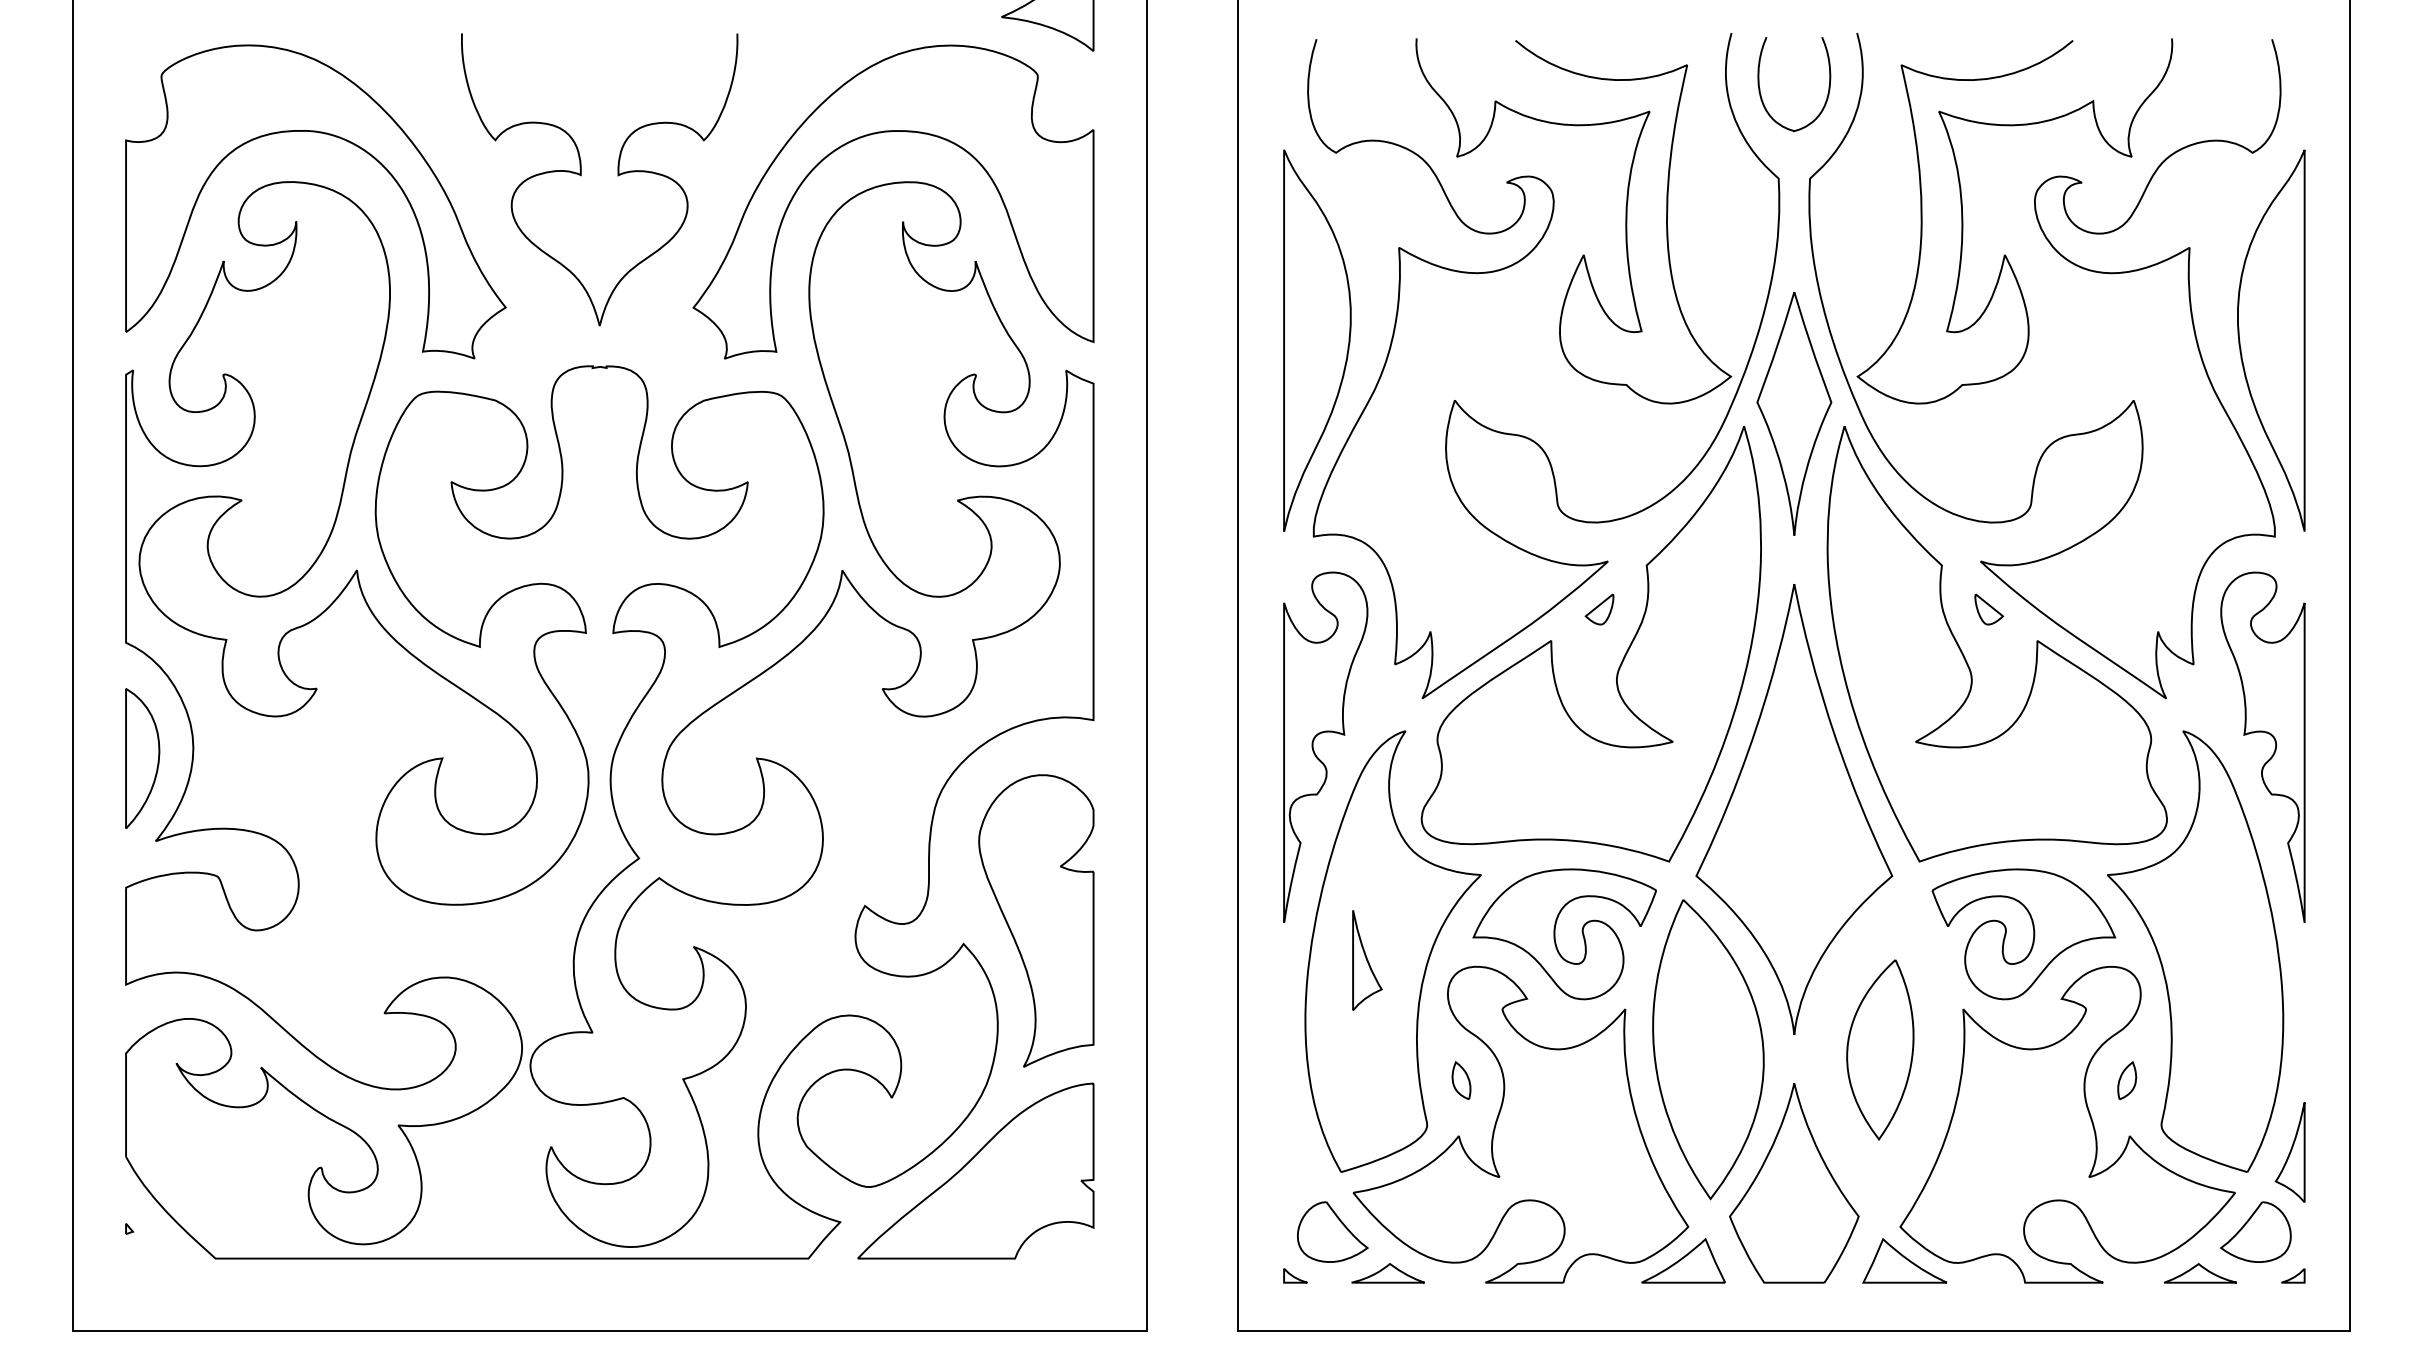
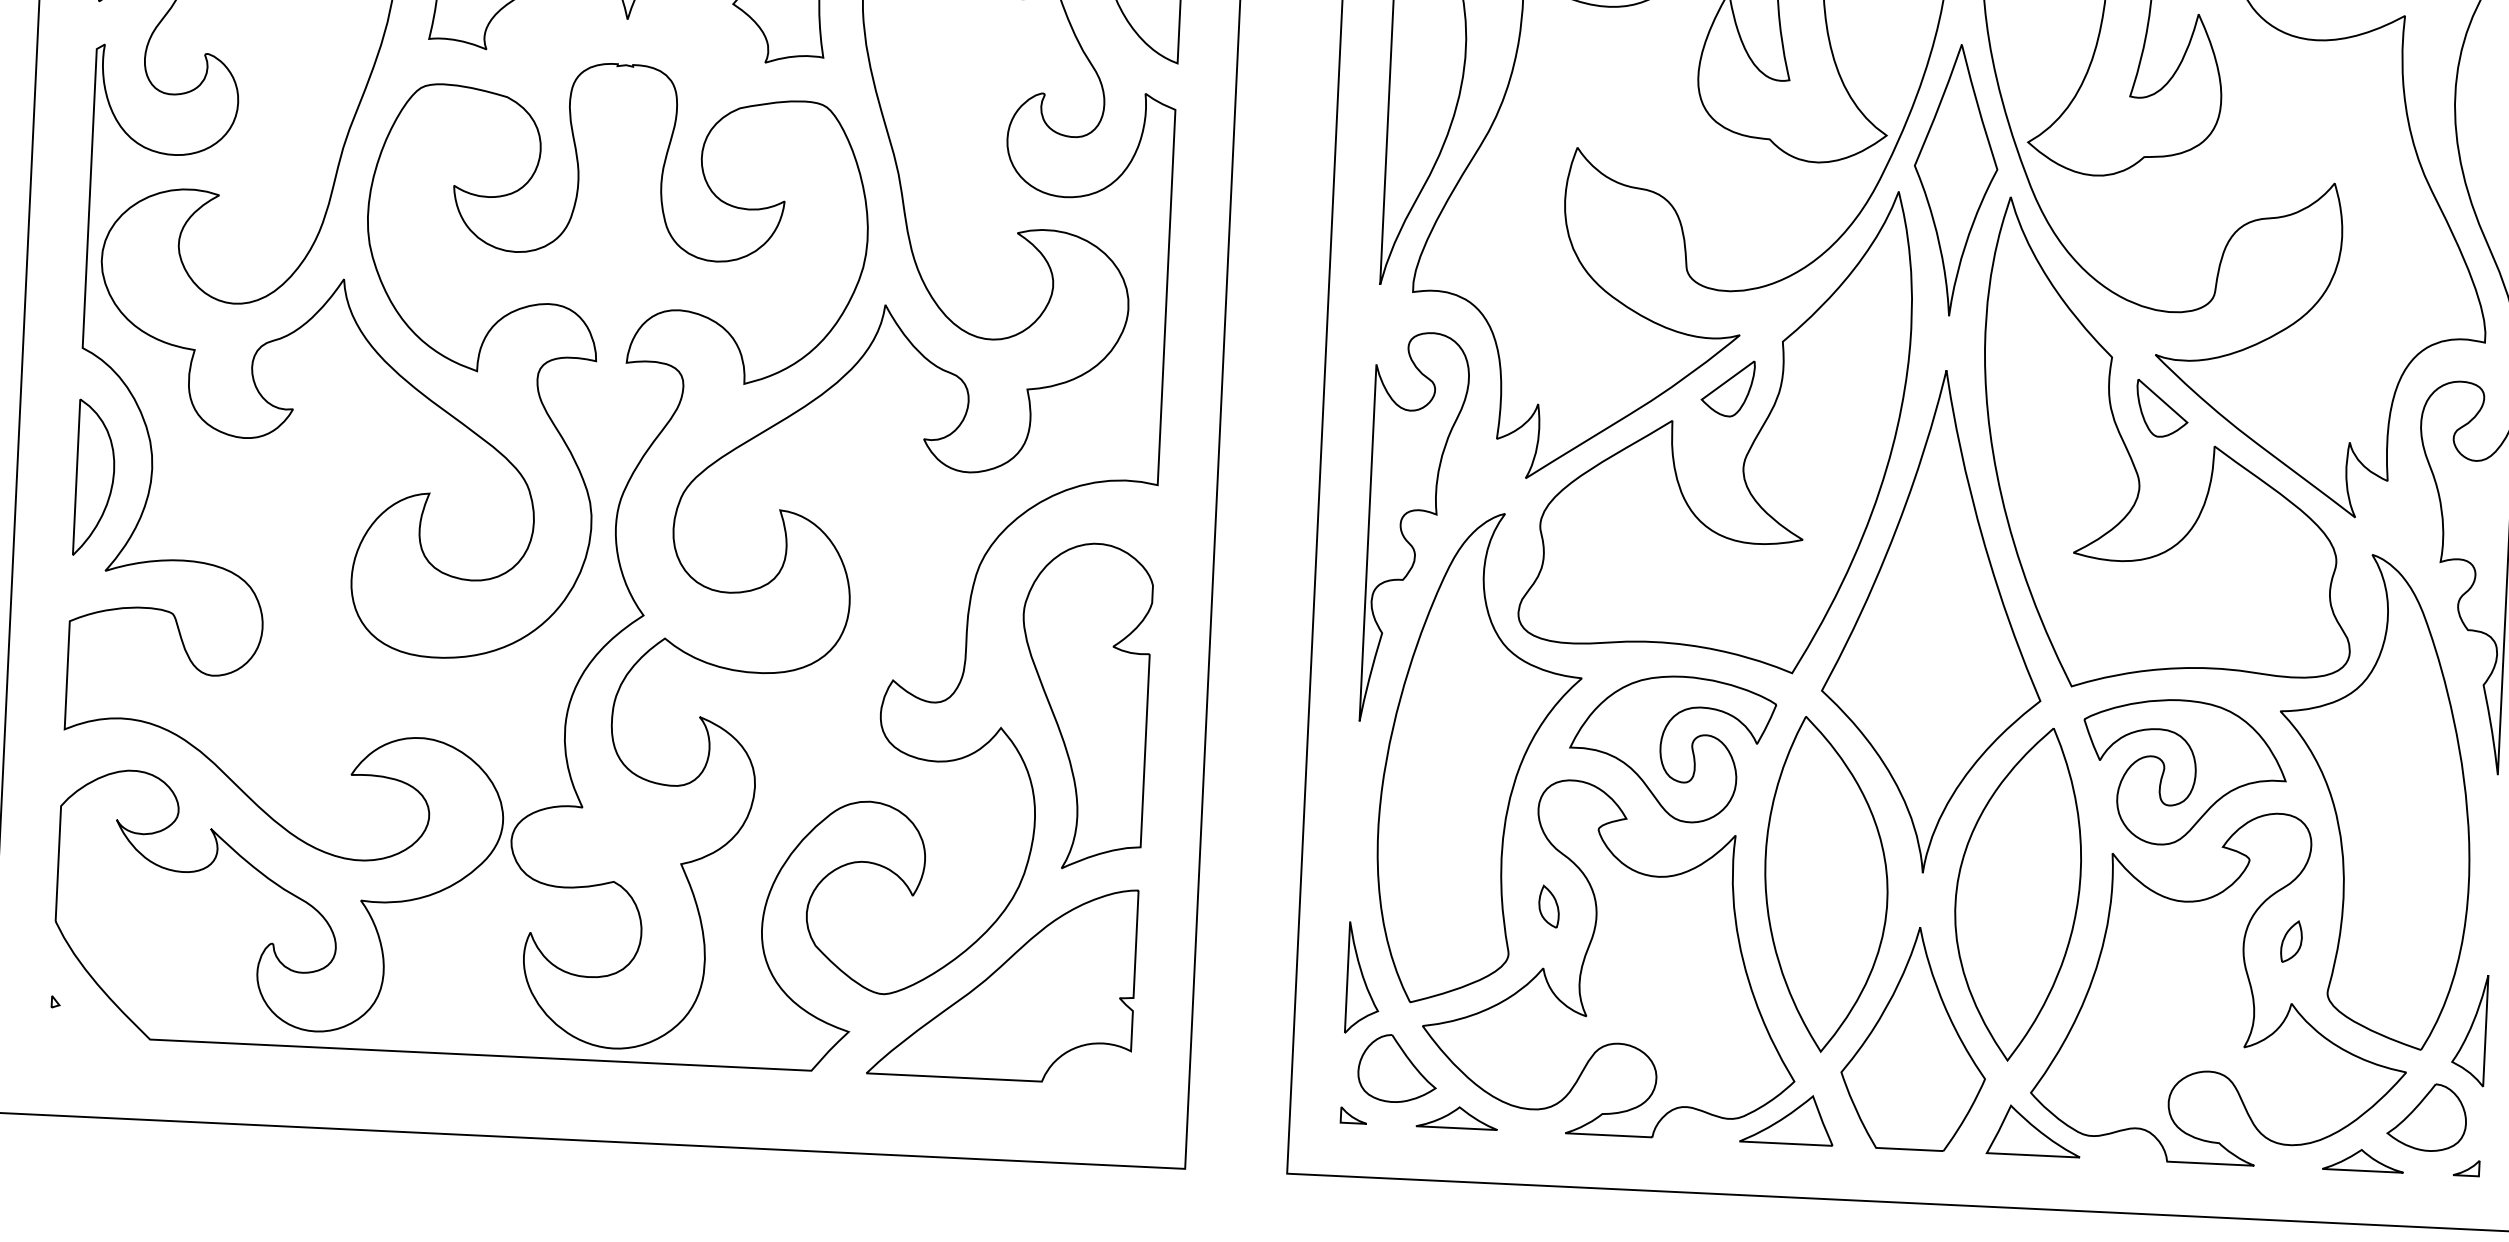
part: (1599, 609) -> (1727, 388), size x1.67
part: (1989, 609) -> (2162, 408), size x1.67
part: (1367, 960) -> (1363, 978), moved
part: (1880, 1049) -> (2018, 893), size x1.67

